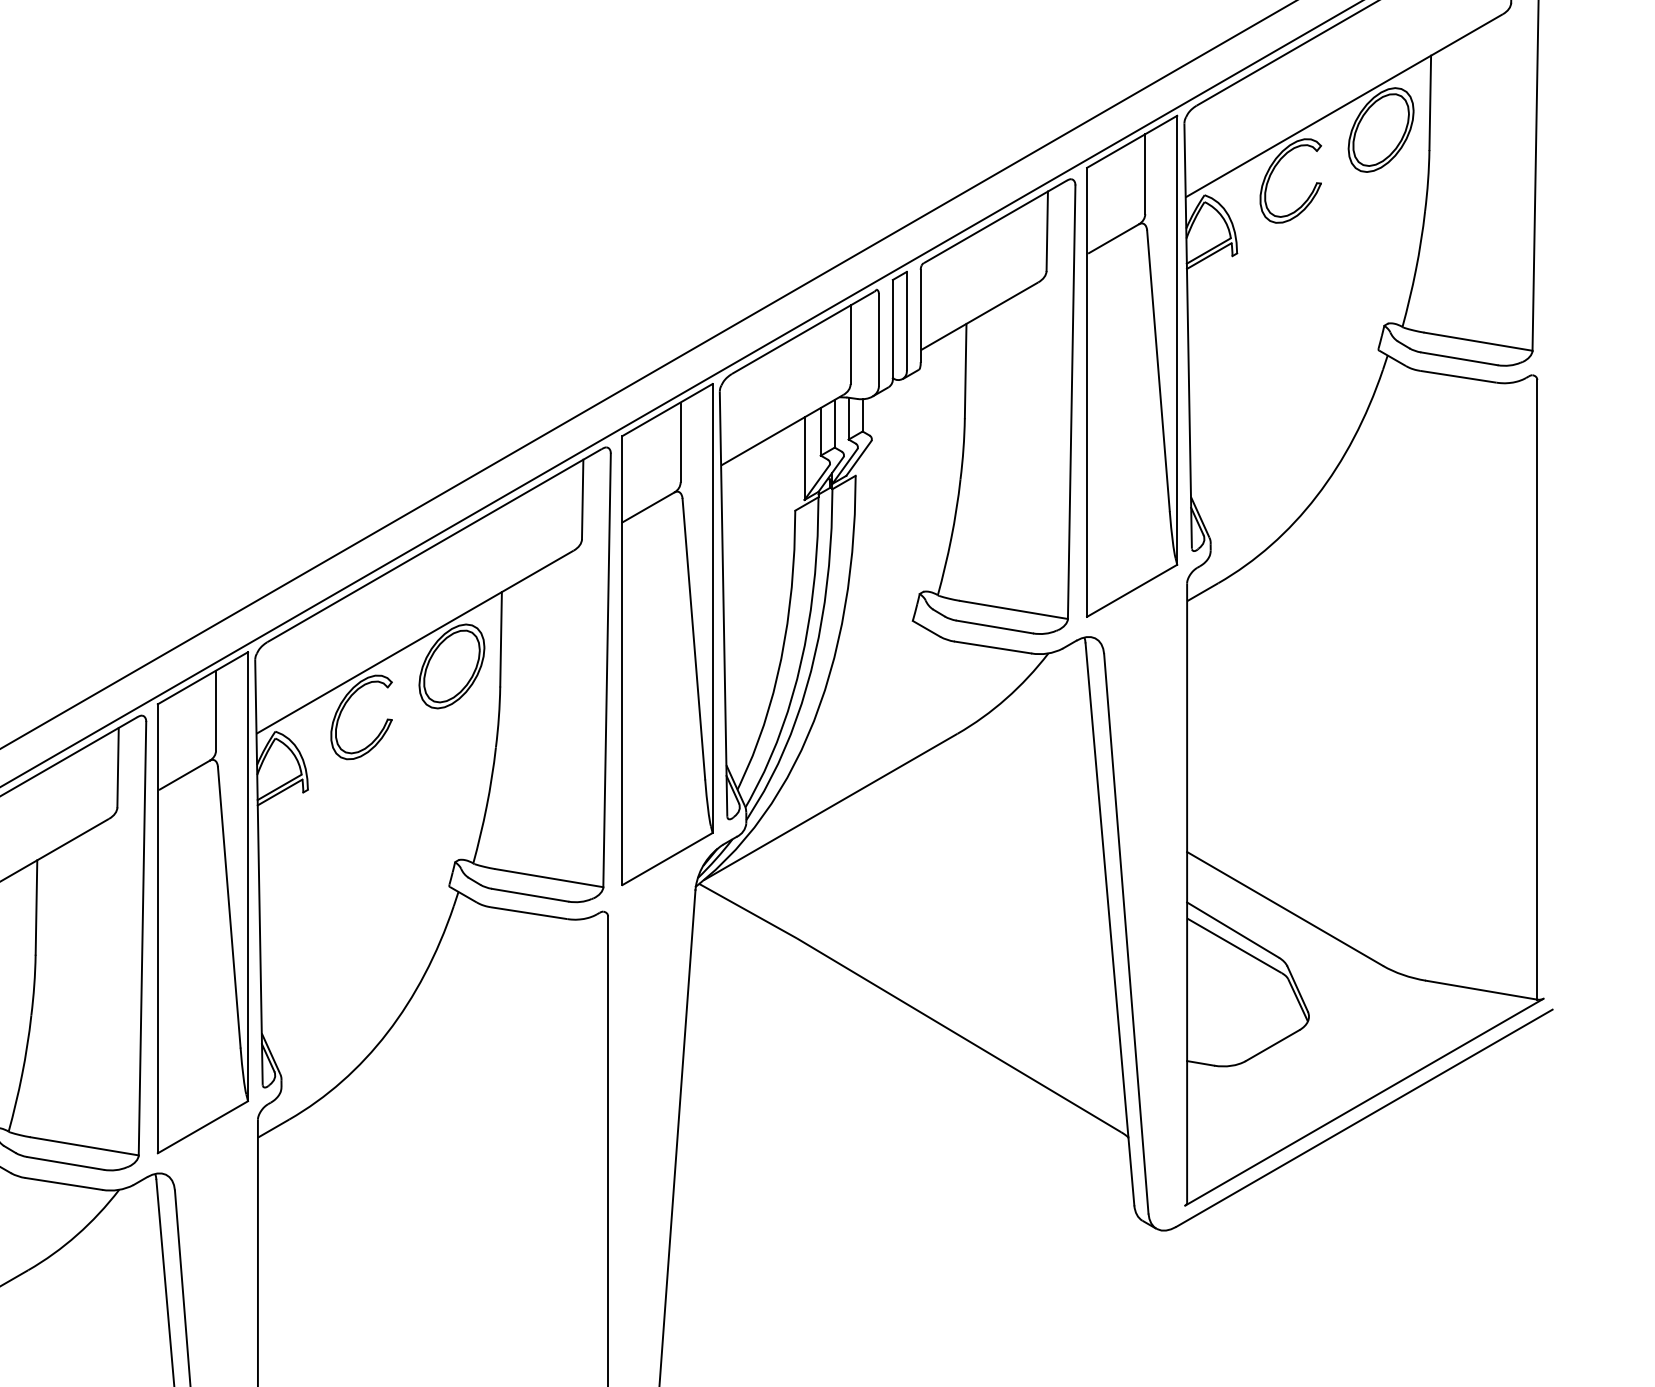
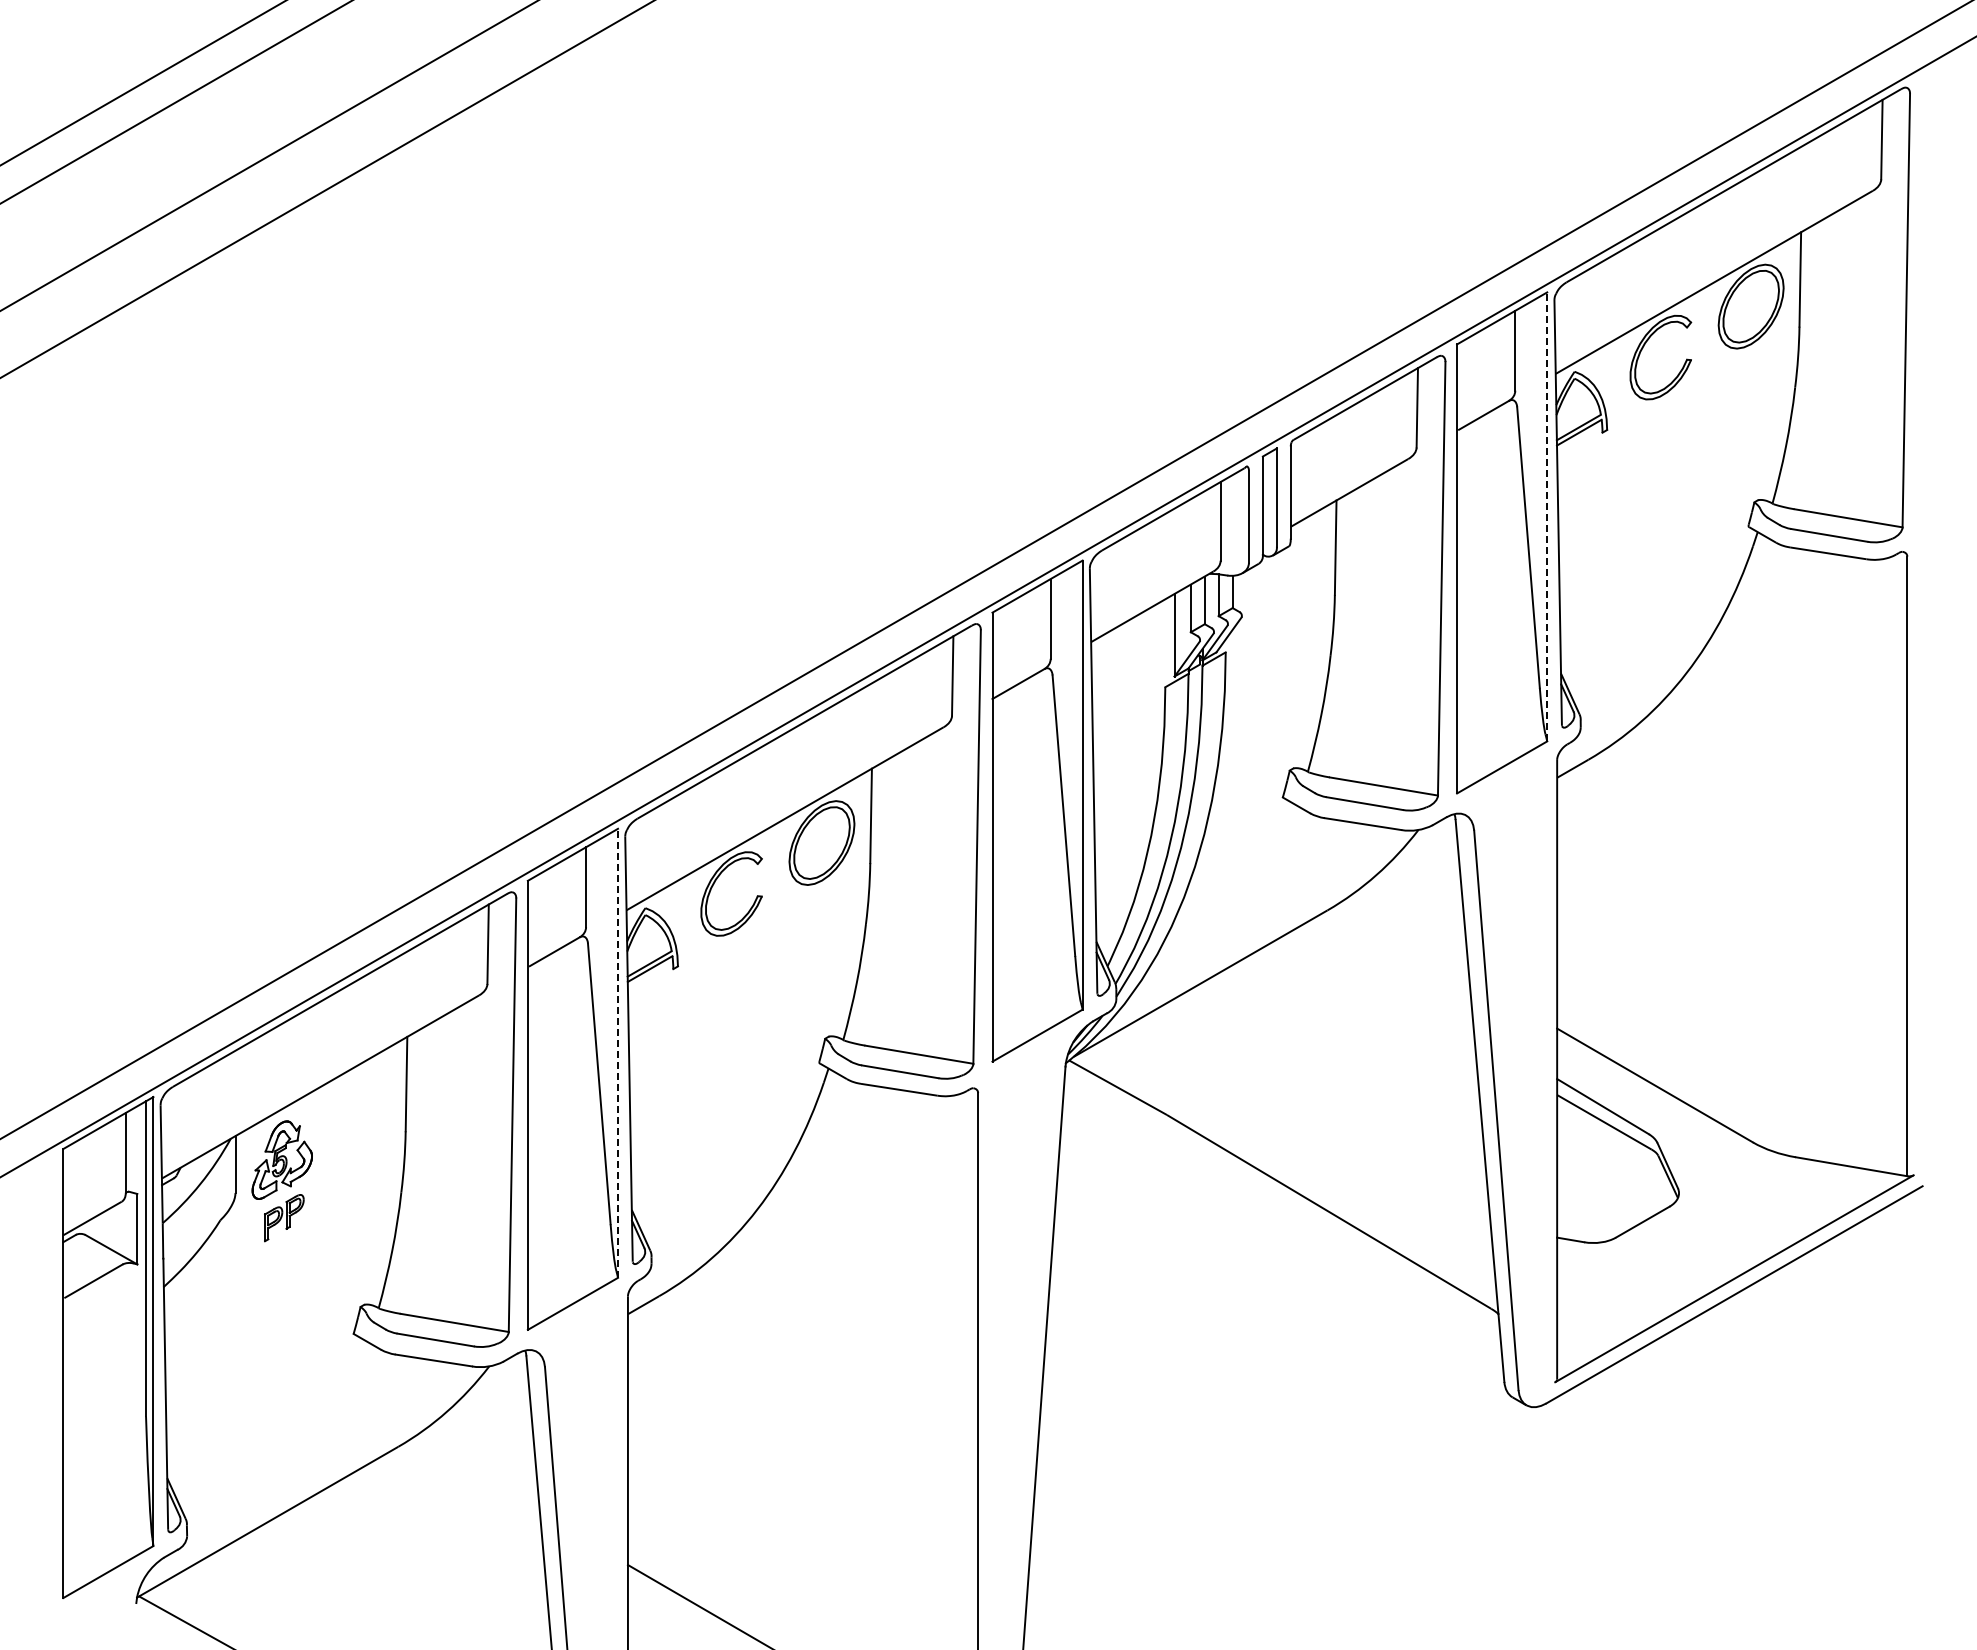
line: (1177, 339) -> (1547, 516), solid -> dashed
line: (248, 876) -> (618, 1053), solid -> dashed

